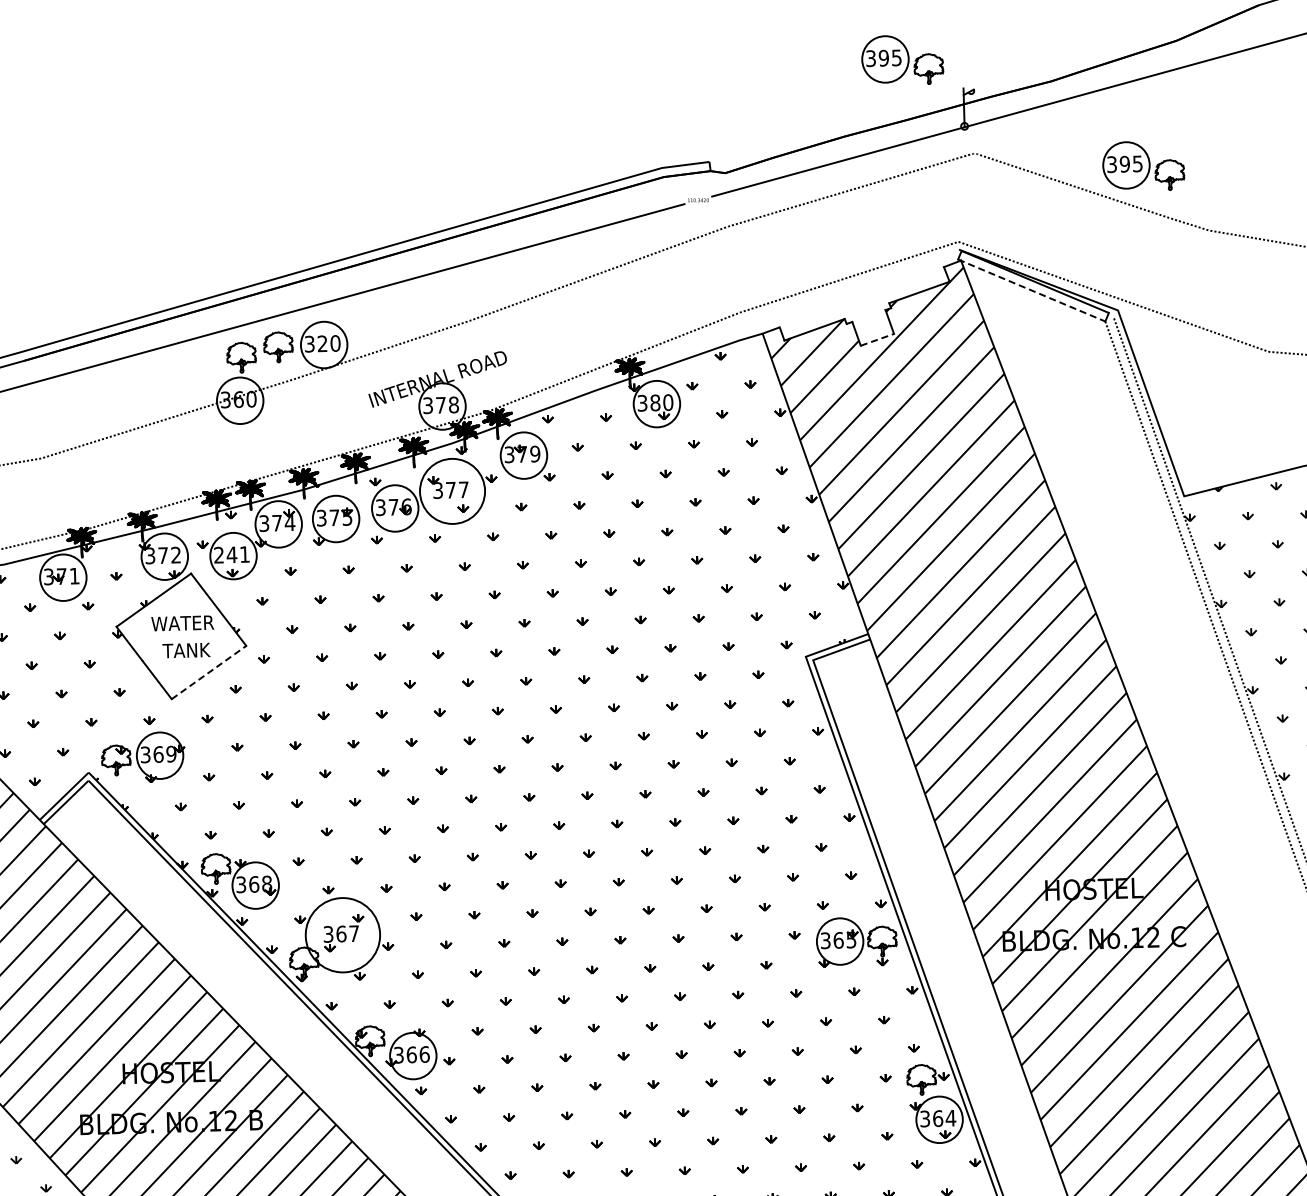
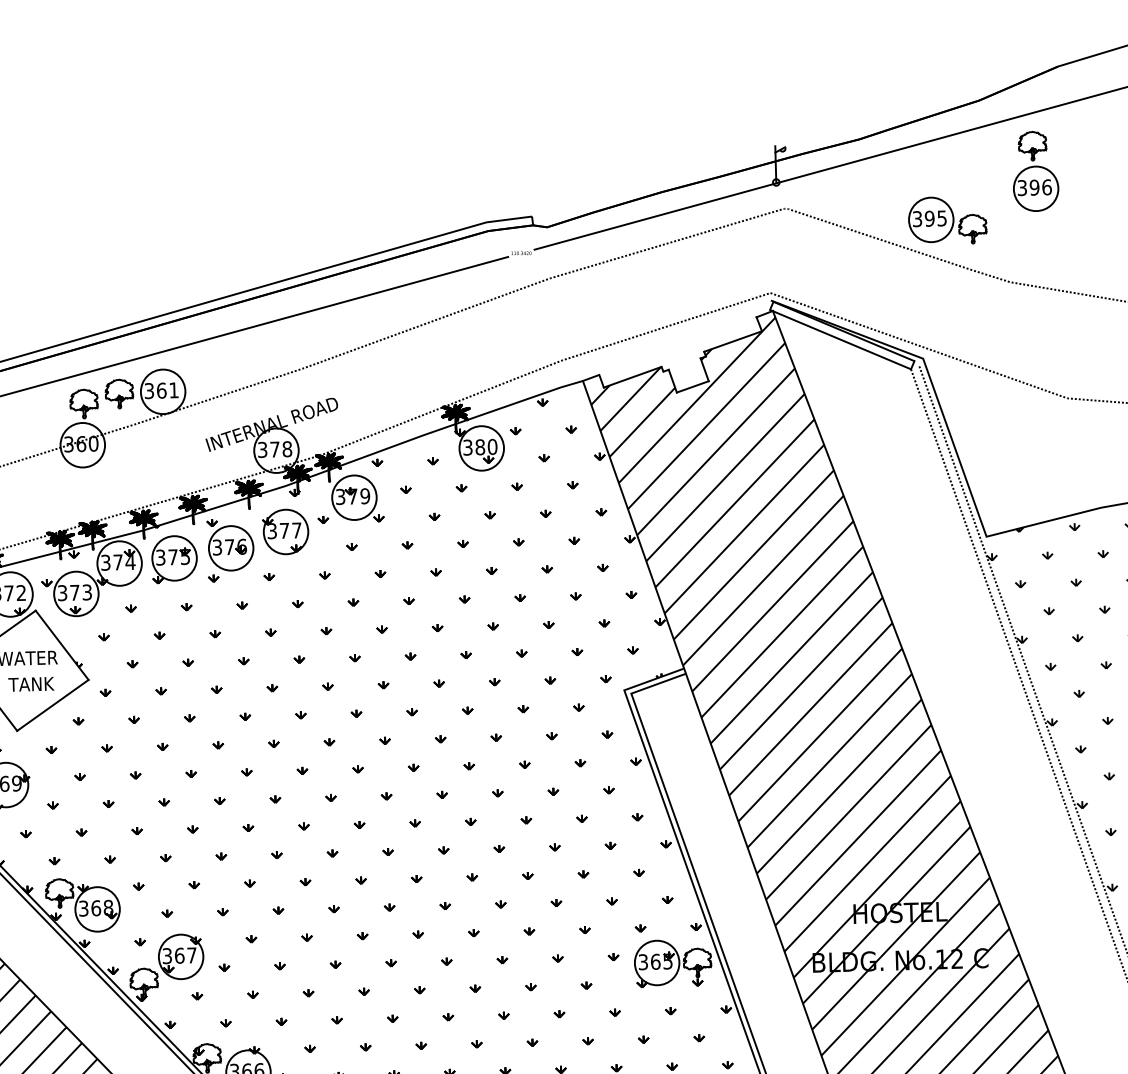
part: (902, 59) -> (716, 118), removed
part: (1235, 114) -> (1035, 171), added
line: (1031, 290) -> (840, 339), dashed -> solid
line: (877, 339) -> (692, 386), dashed -> solid
text: (328, 343) -> (167, 390), 320 -> 361
circle: (452, 491) -> (286, 532), size x0.71
text: (231, 554) -> (74, 592), 241 -> 373
line: (209, 672) -> (53, 705), dashed -> solid
circle: (342, 935) -> (180, 957), size x0.62

